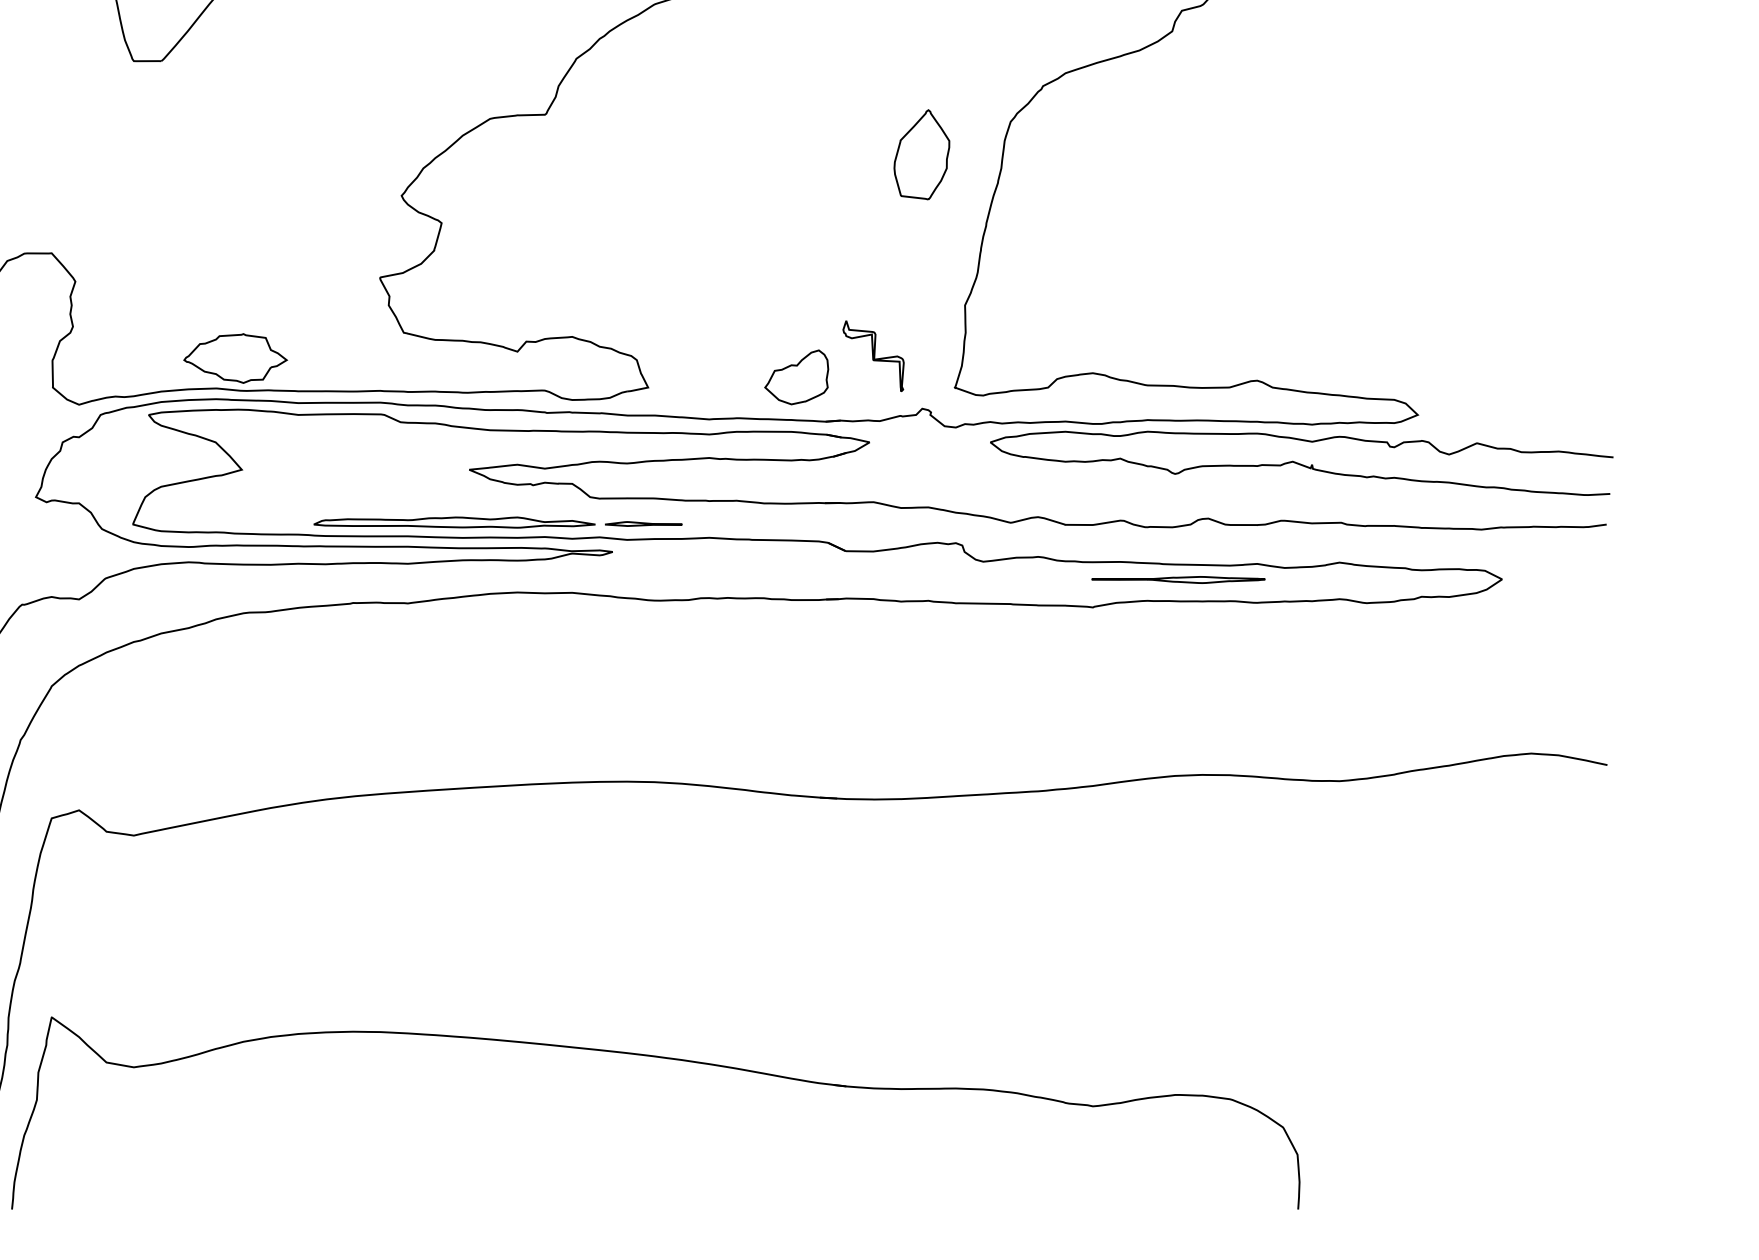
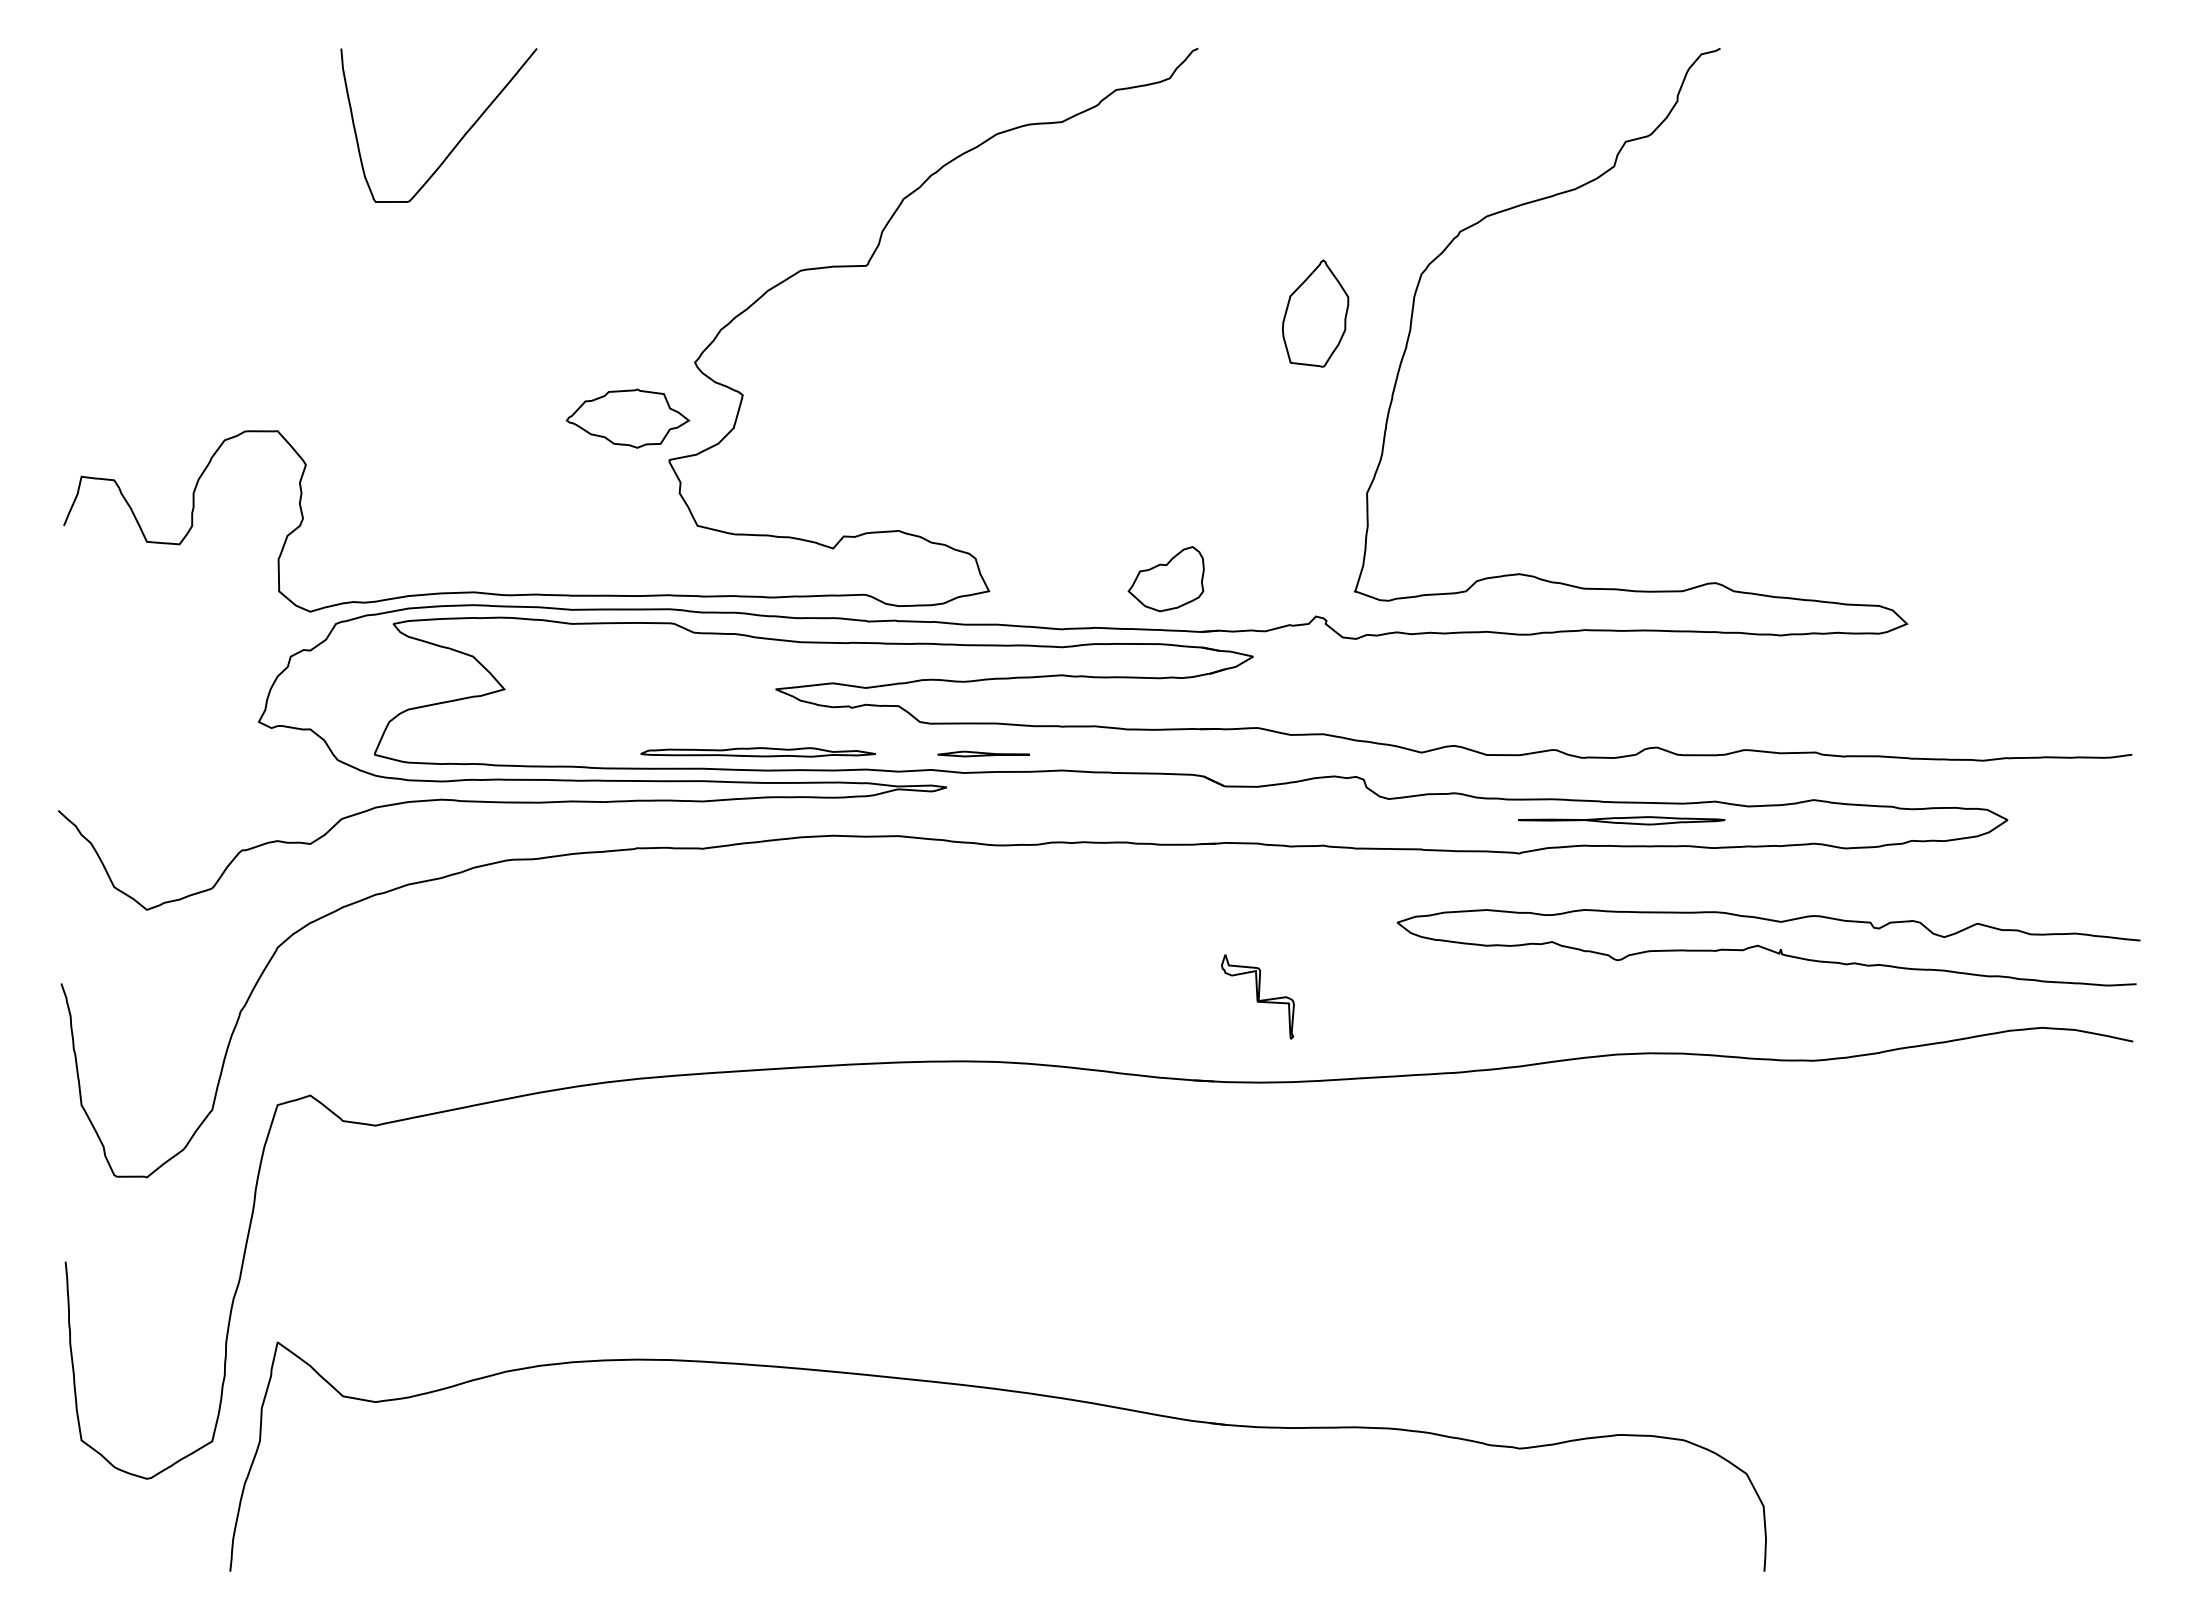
part: (873, 355) -> (1257, 996), moved
part: (235, 358) -> (627, 418), moved
curve: (1301, 464) -> (1768, 948), moved
part: (454, 522) -> (758, 752), size x0.7

